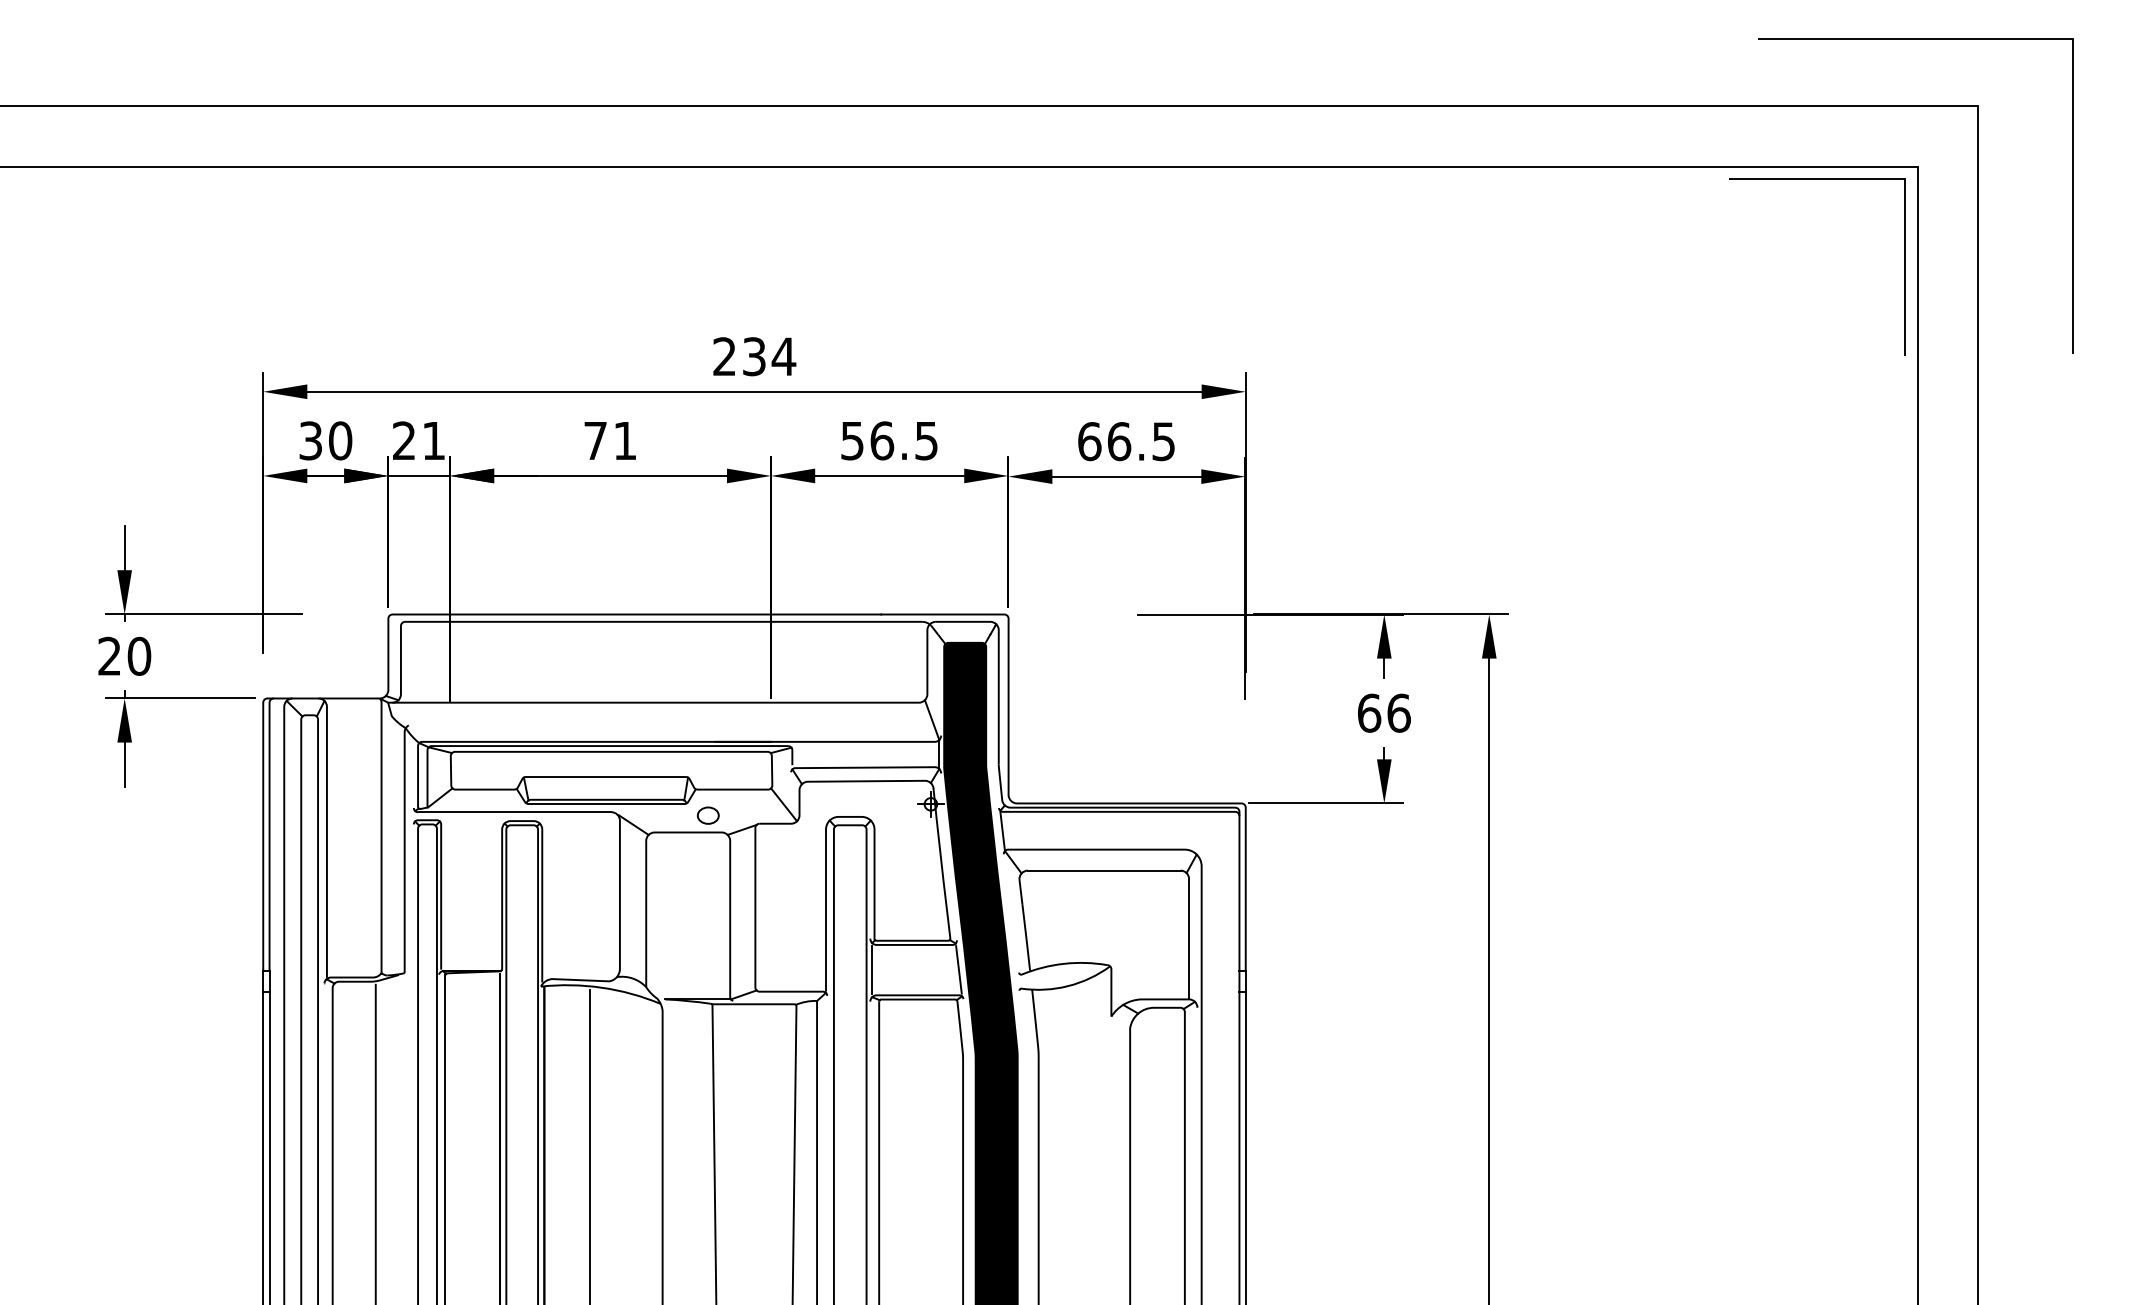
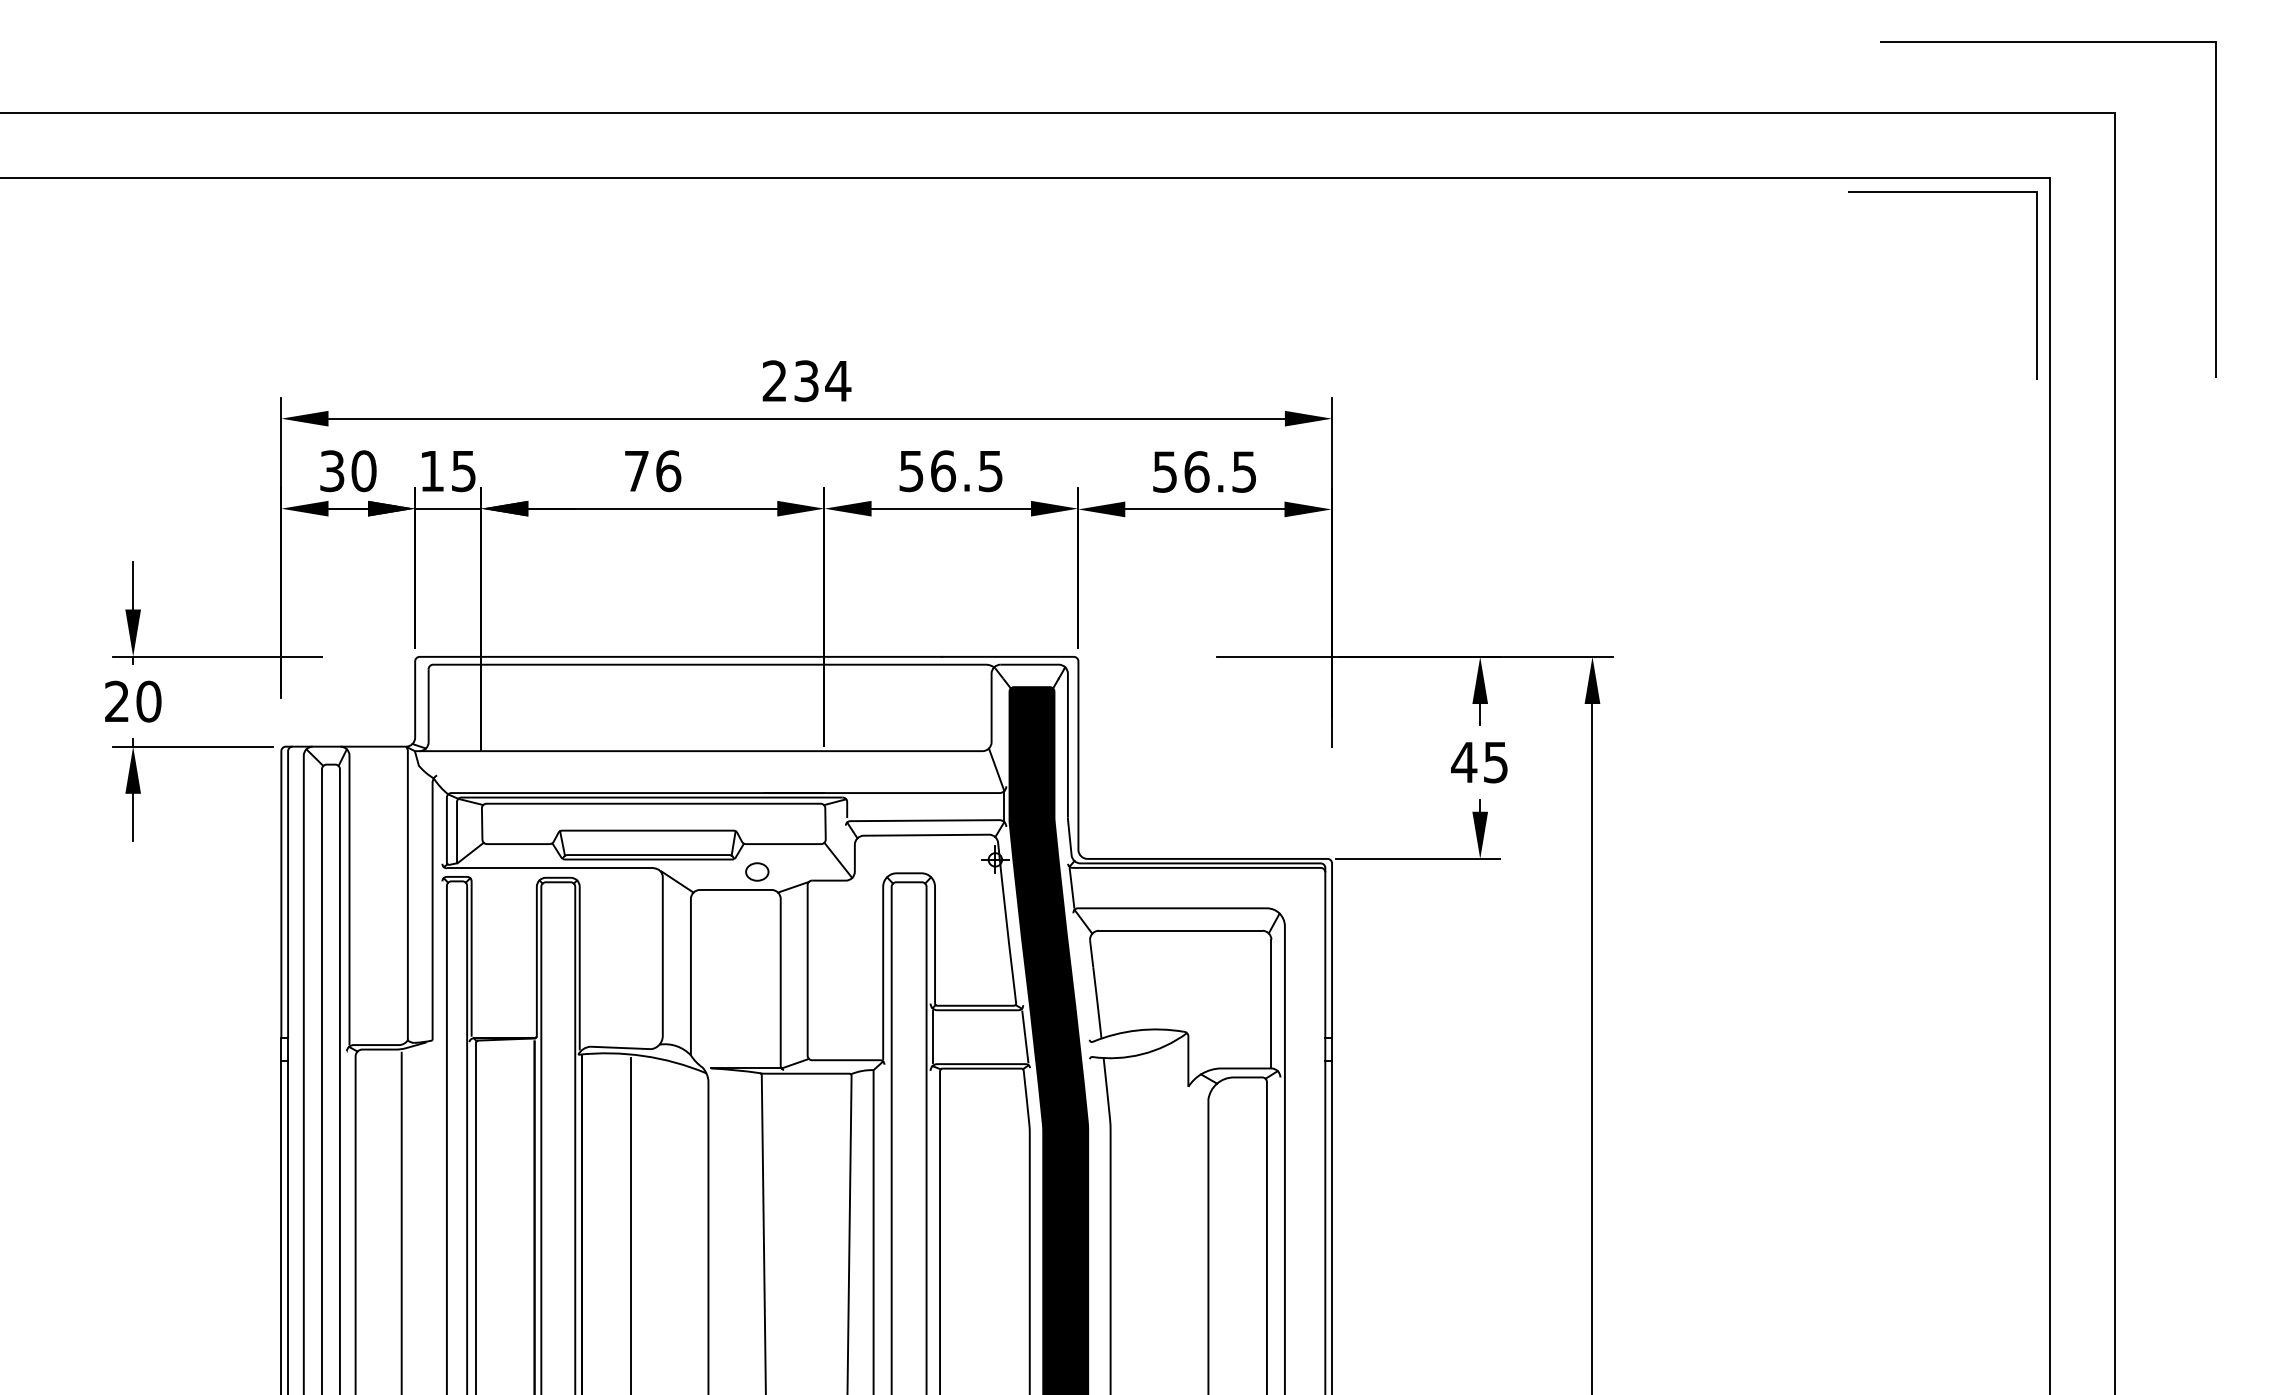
text: (418, 441) -> (447, 471), 21 -> 15
text: (625, 441) -> (668, 471), 71 -> 76
text: (1090, 441) -> (1165, 471), 66.5 -> 56.5
text: (1383, 713) -> (1479, 762), 66 -> 45

